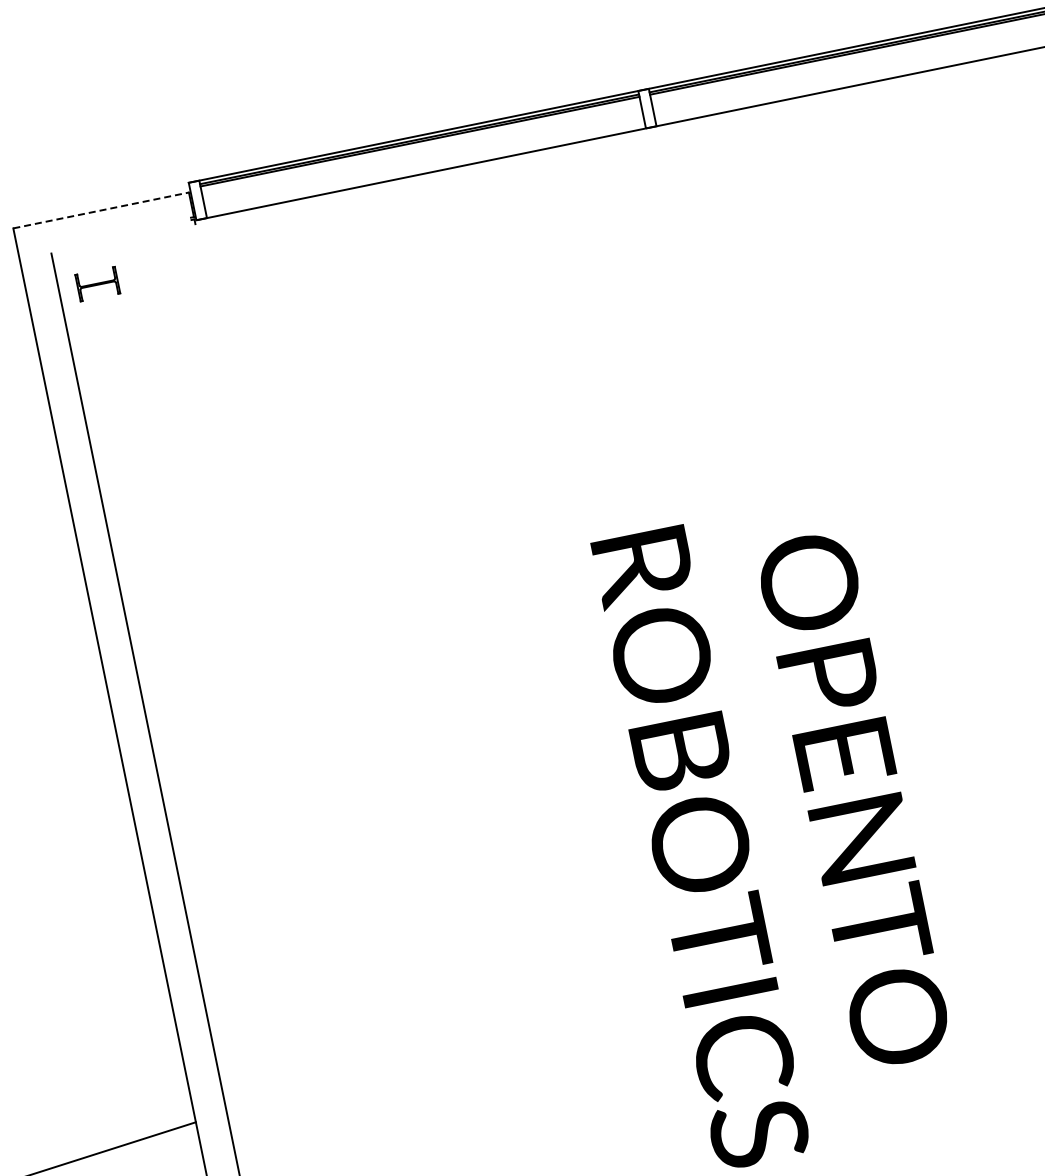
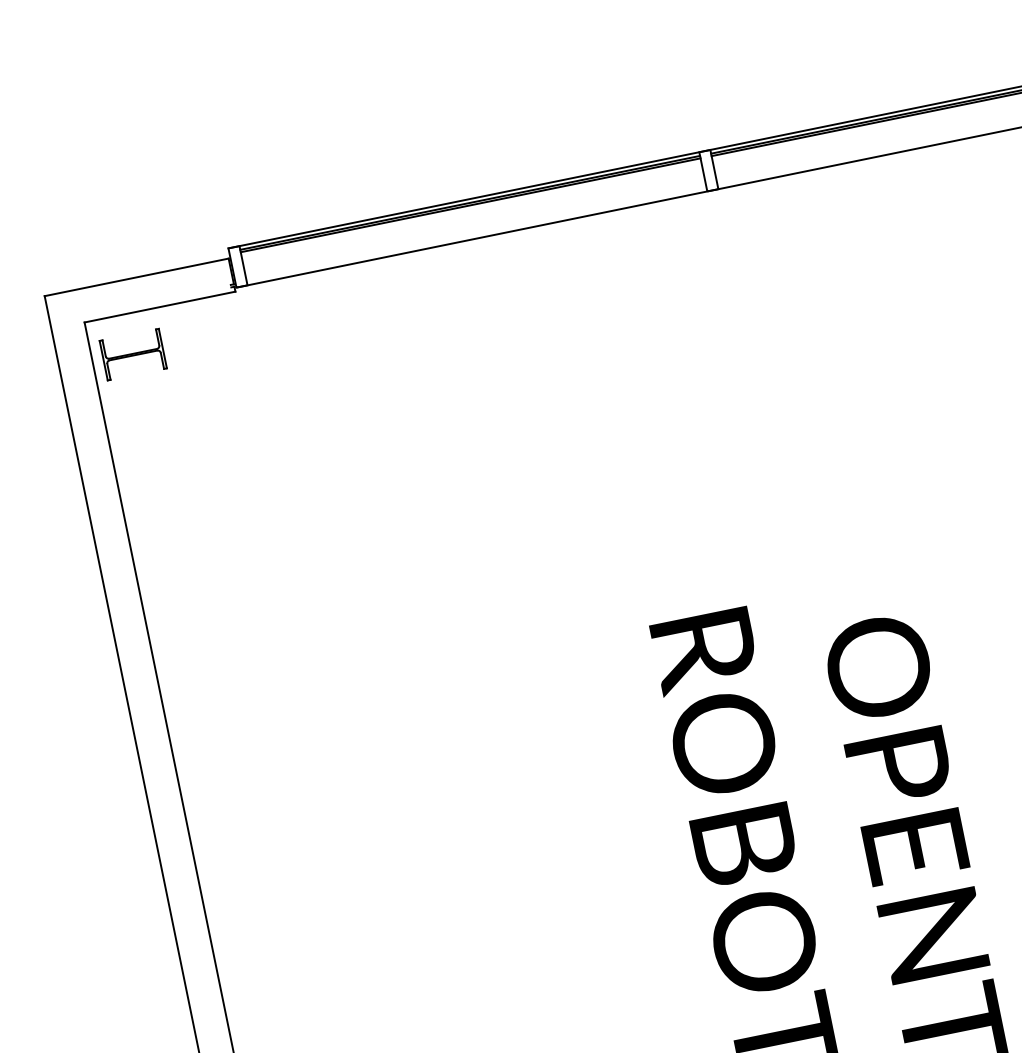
line: (101, 210) -> (137, 277), dashed -> solid
line: (123, 238) -> (160, 306), added
part: (97, 283) -> (132, 353), size x1.43

